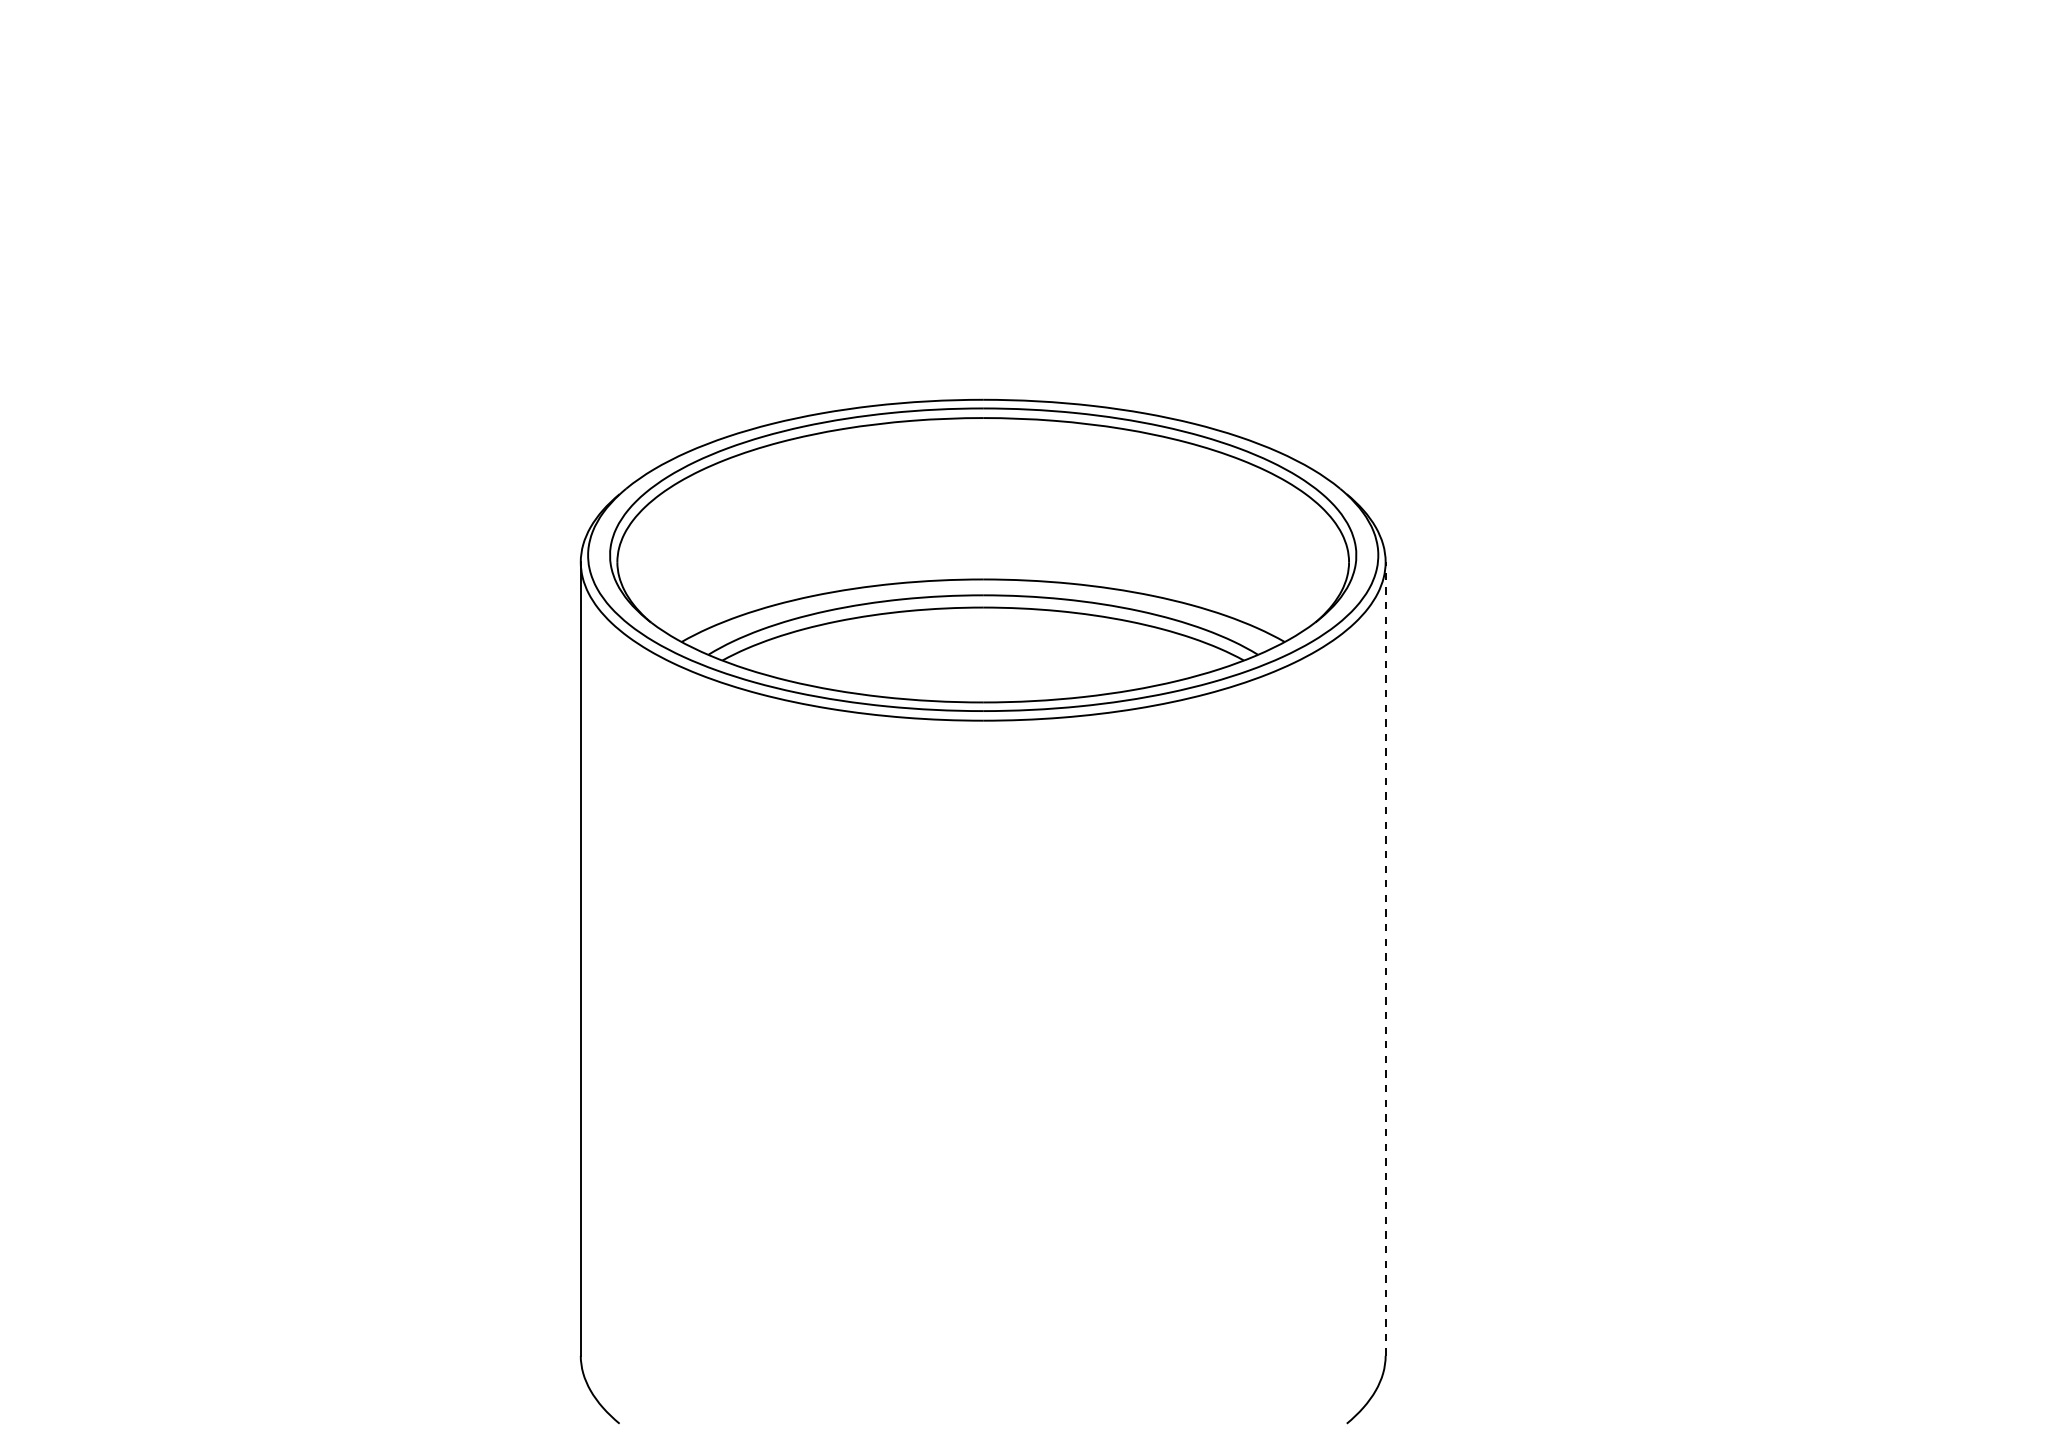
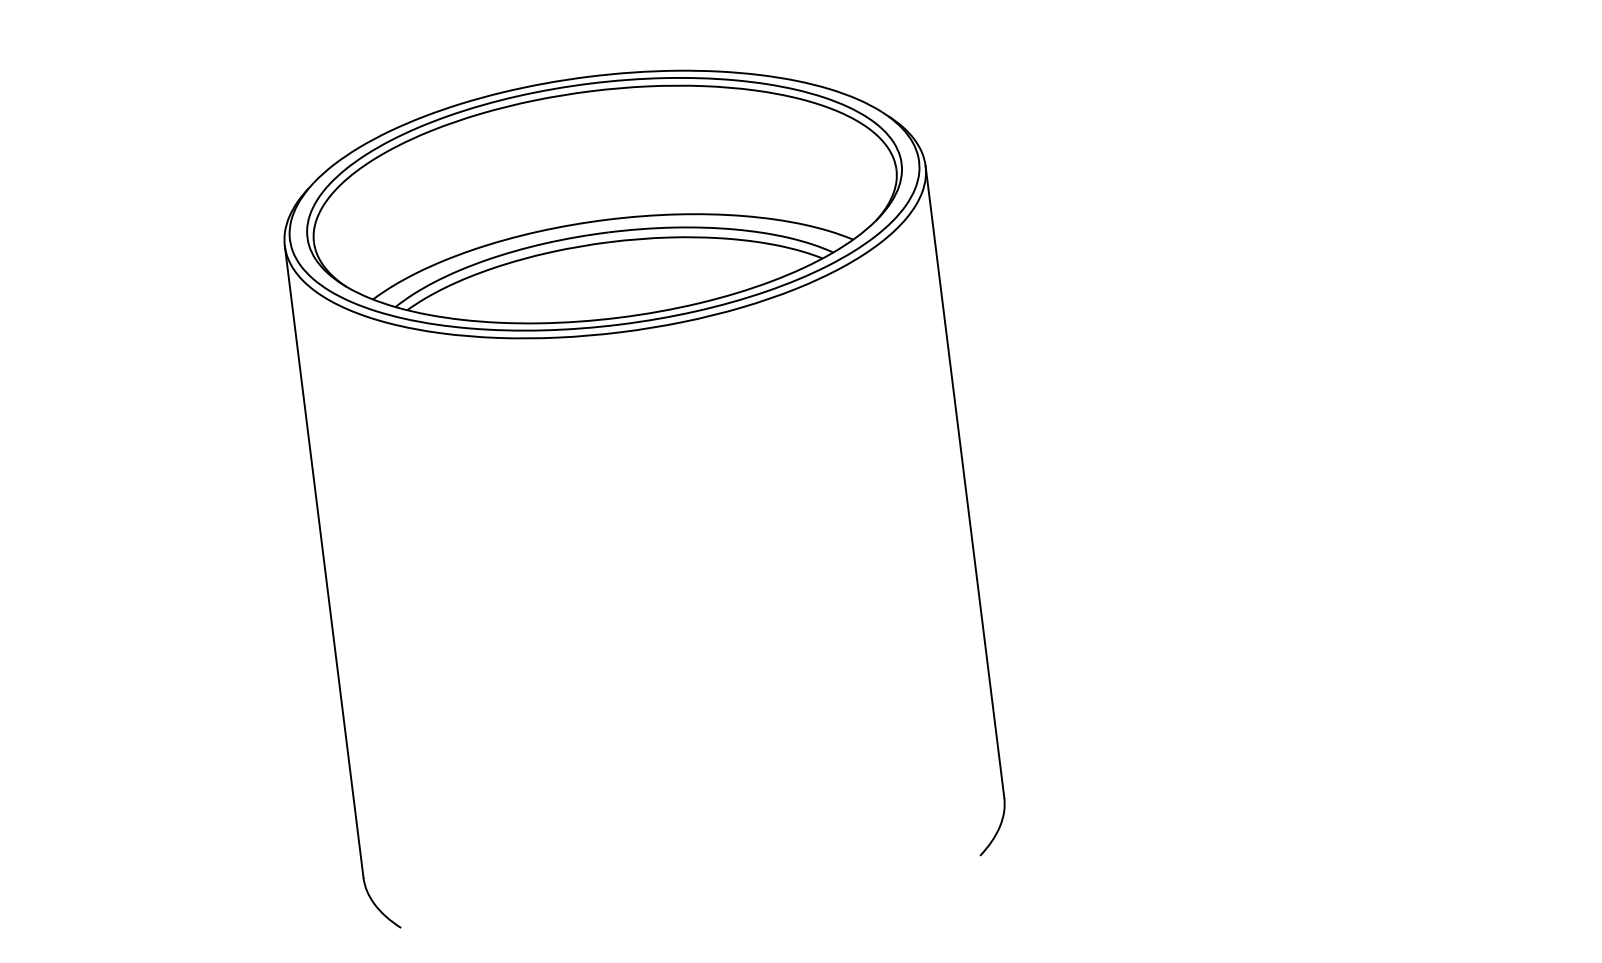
line: (1385, 958) -> (964, 481), dashed -> solid

